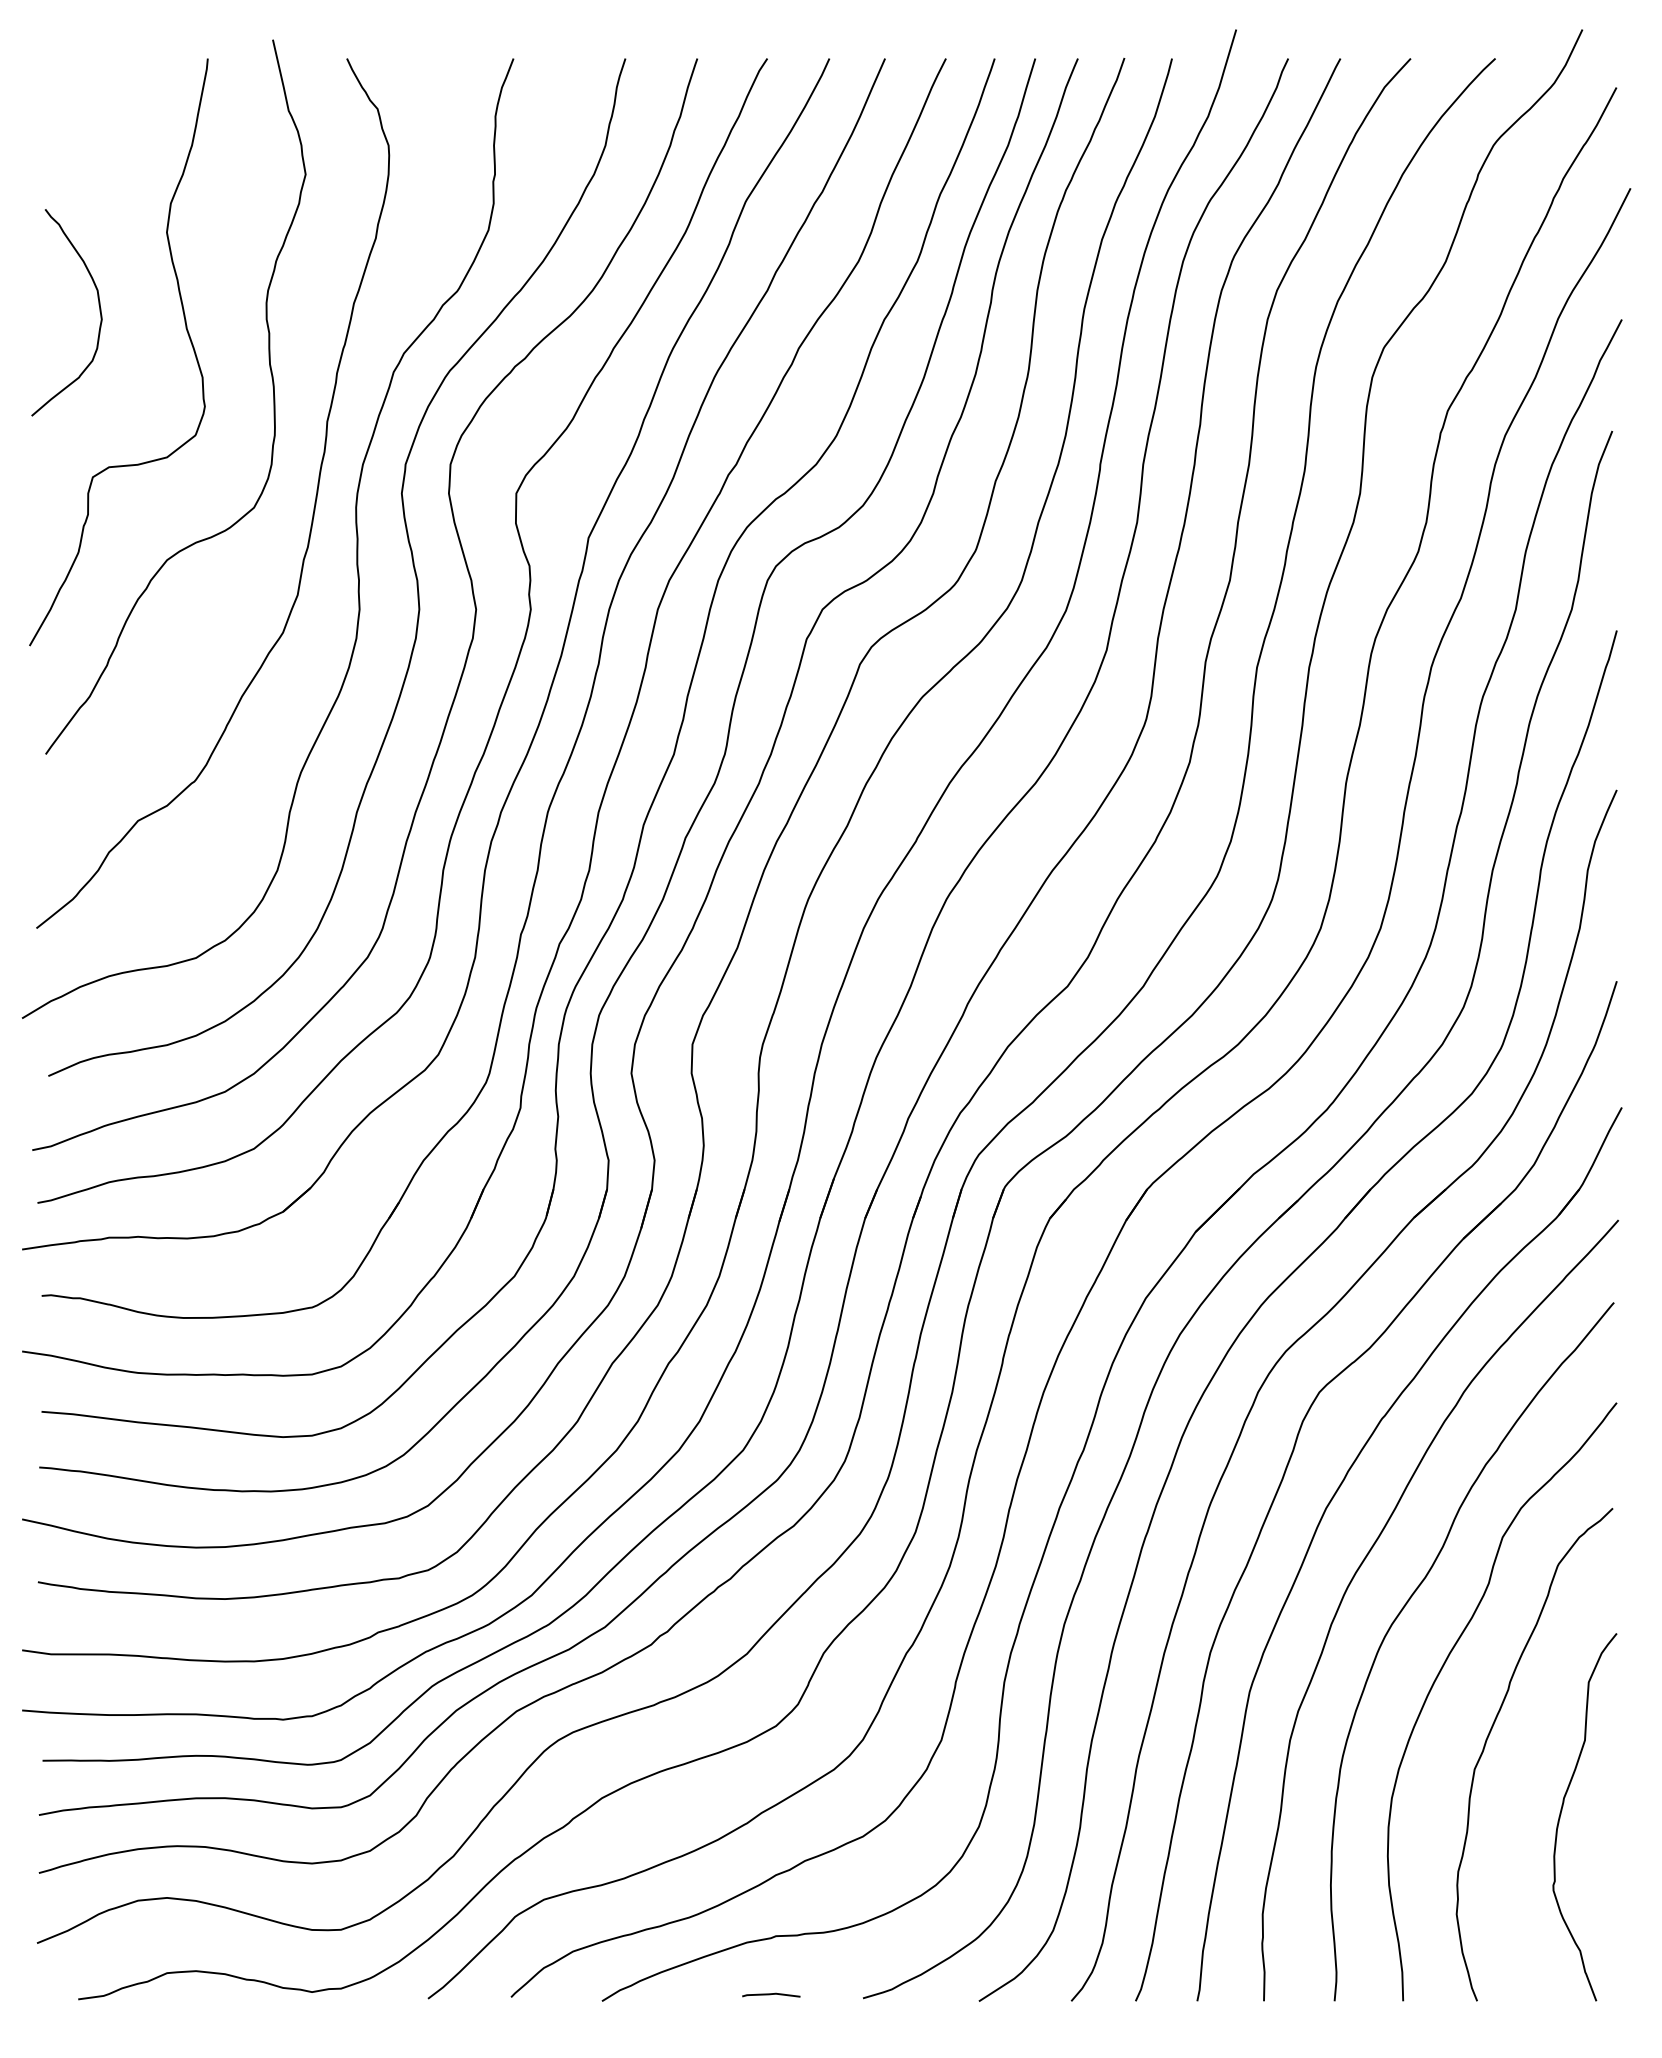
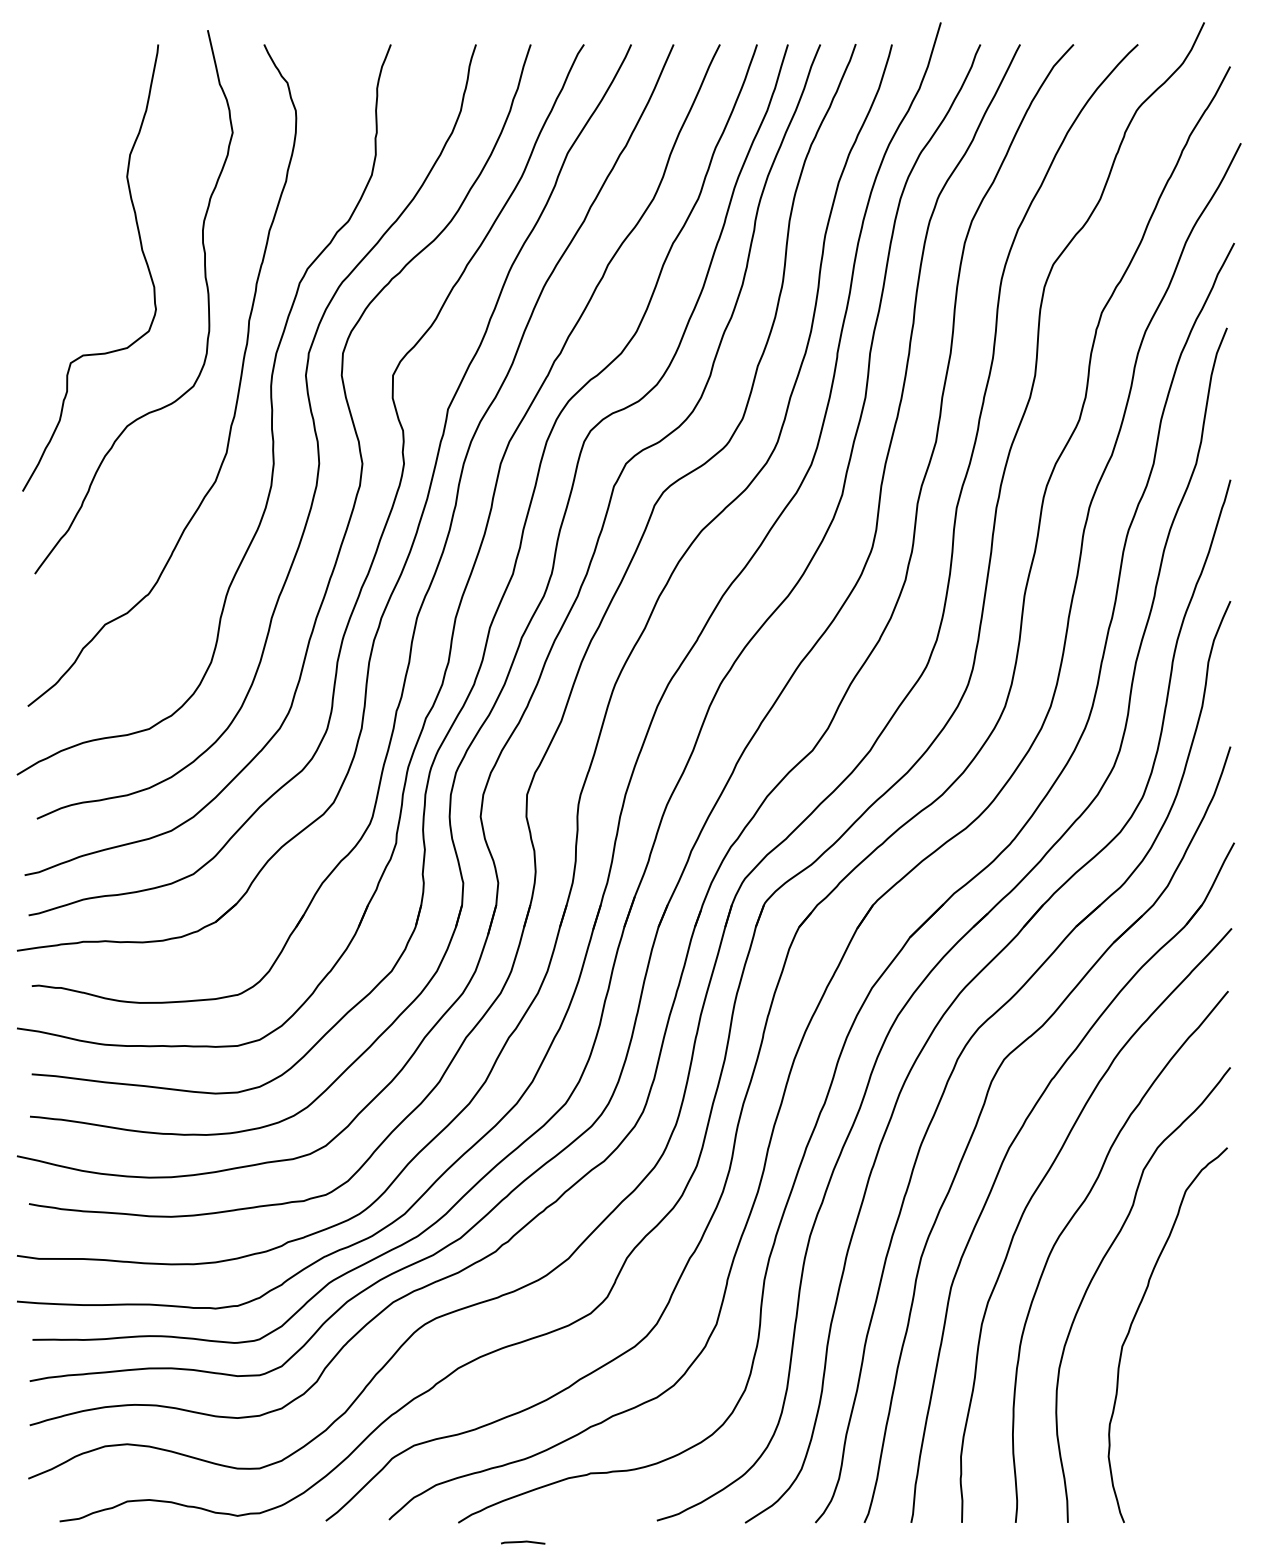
curve: (98, 305) -> (75, 232), removed
curve: (1562, 1810) -> (1189, 1377), removed
line: (771, 1994) -> (523, 1542), moved

